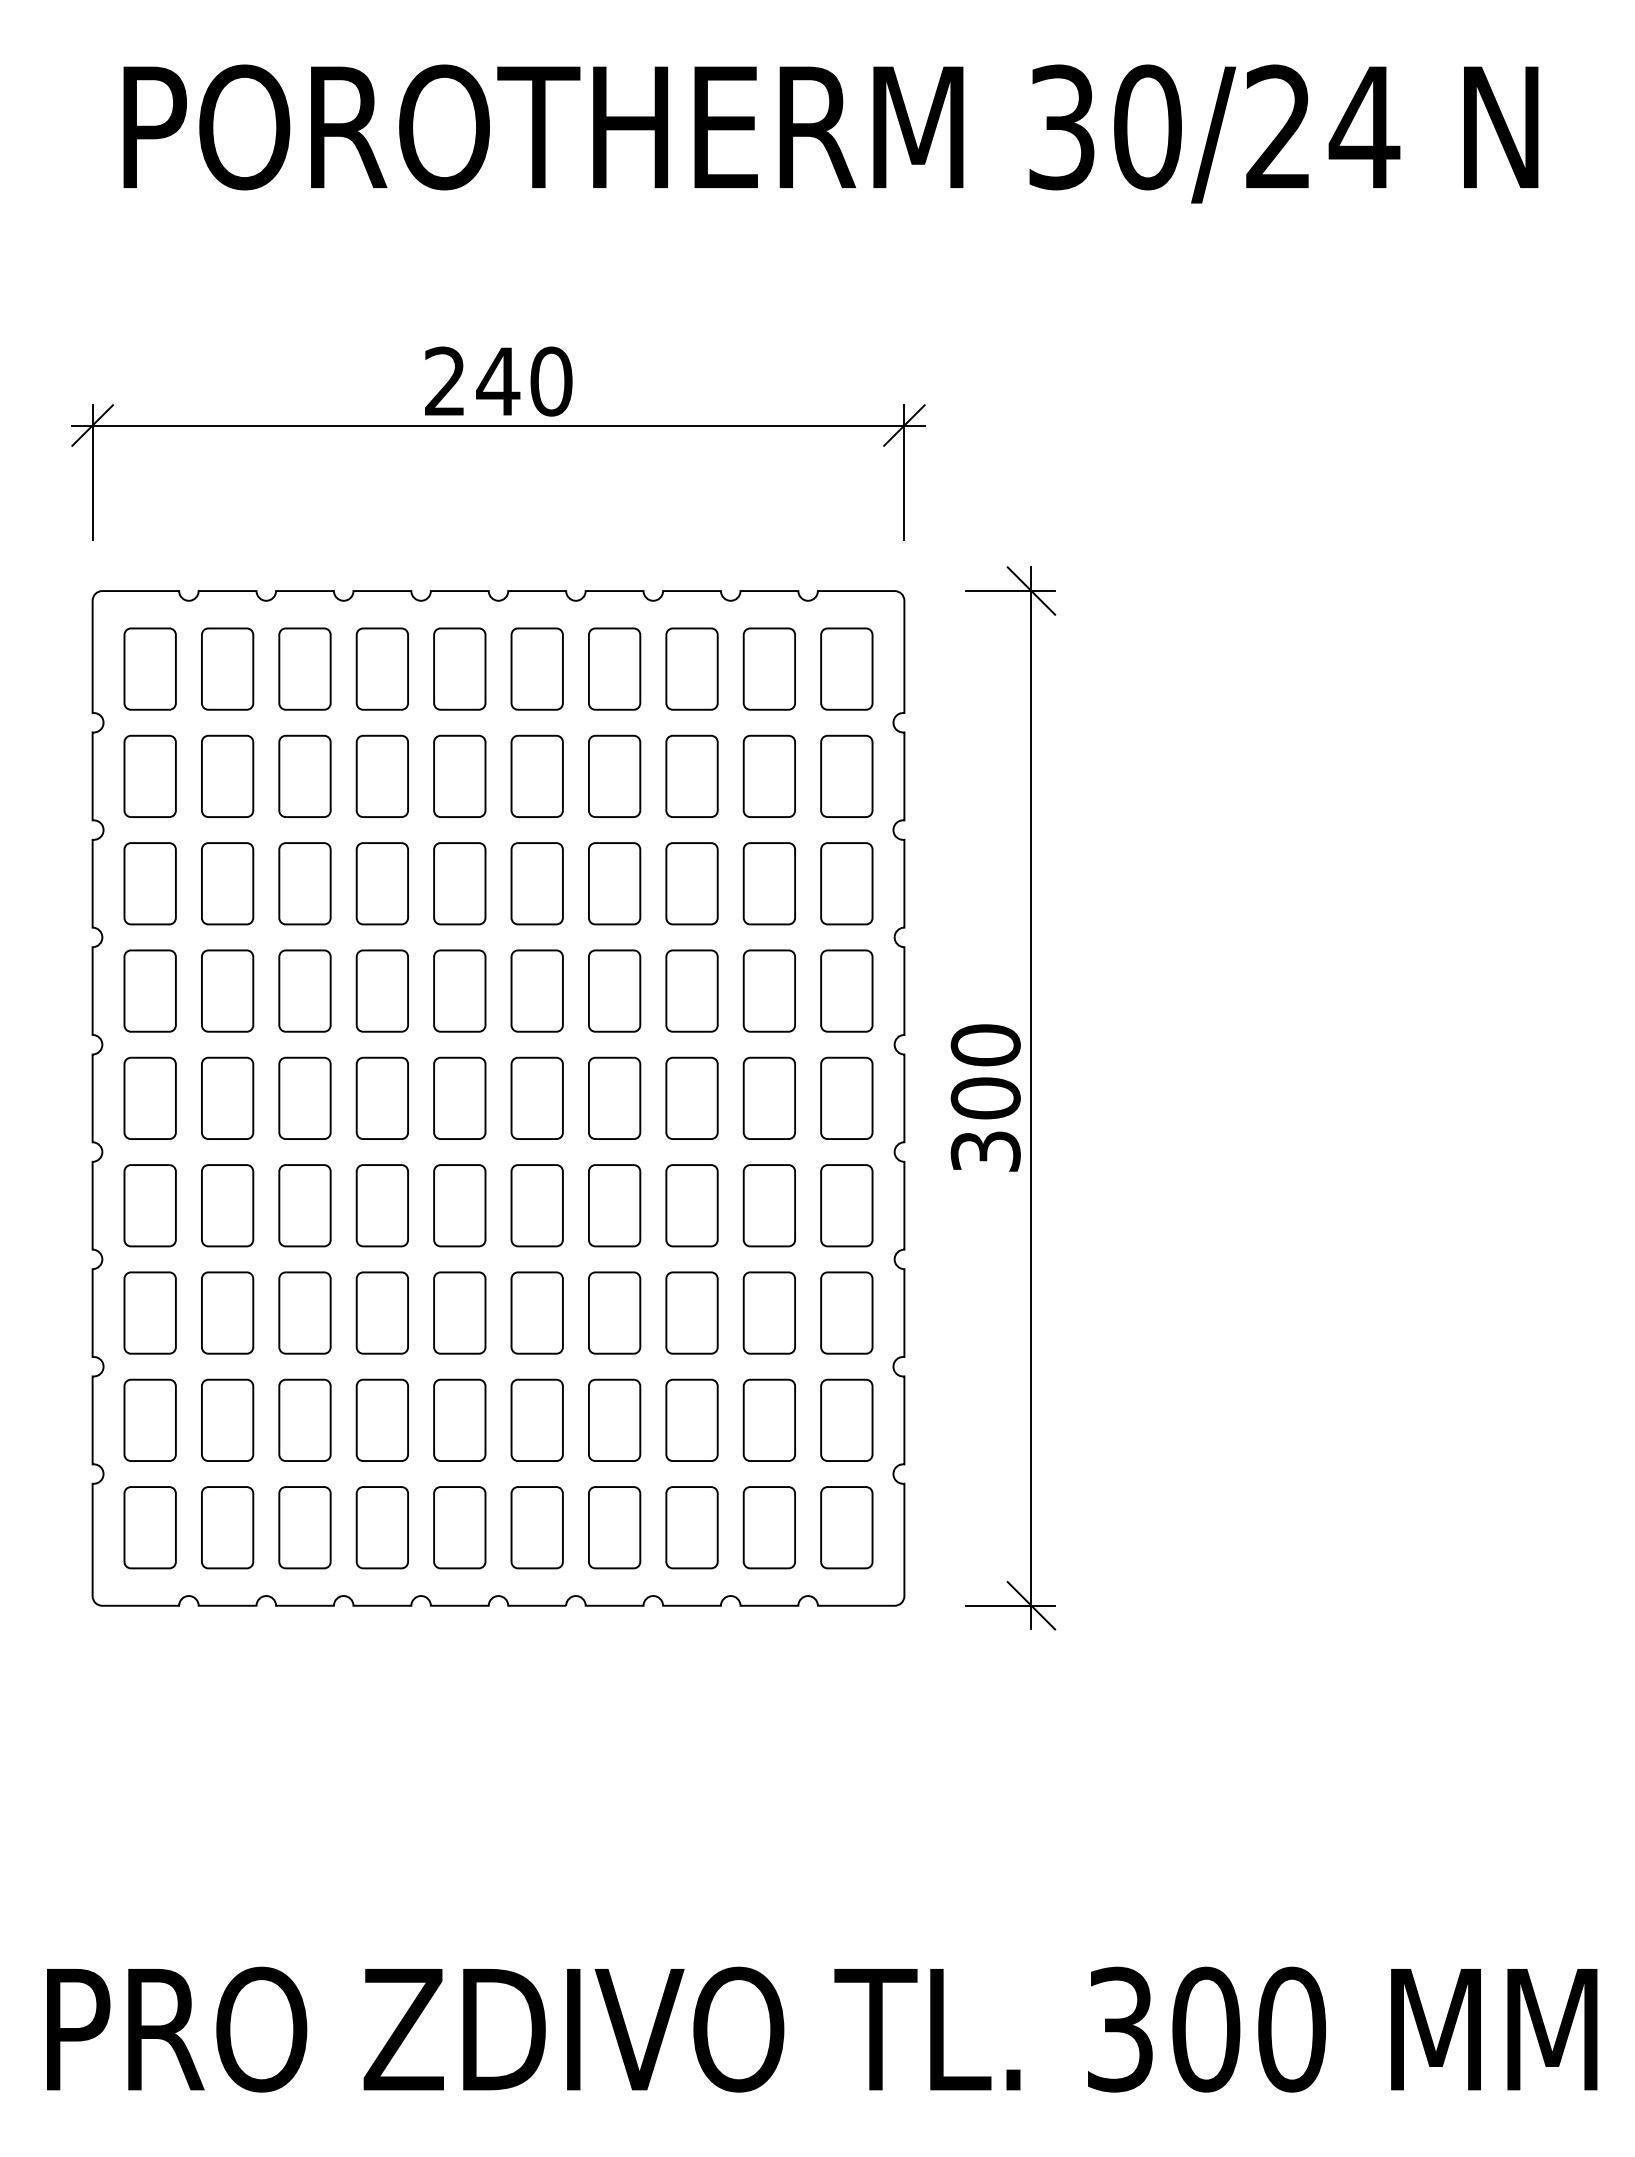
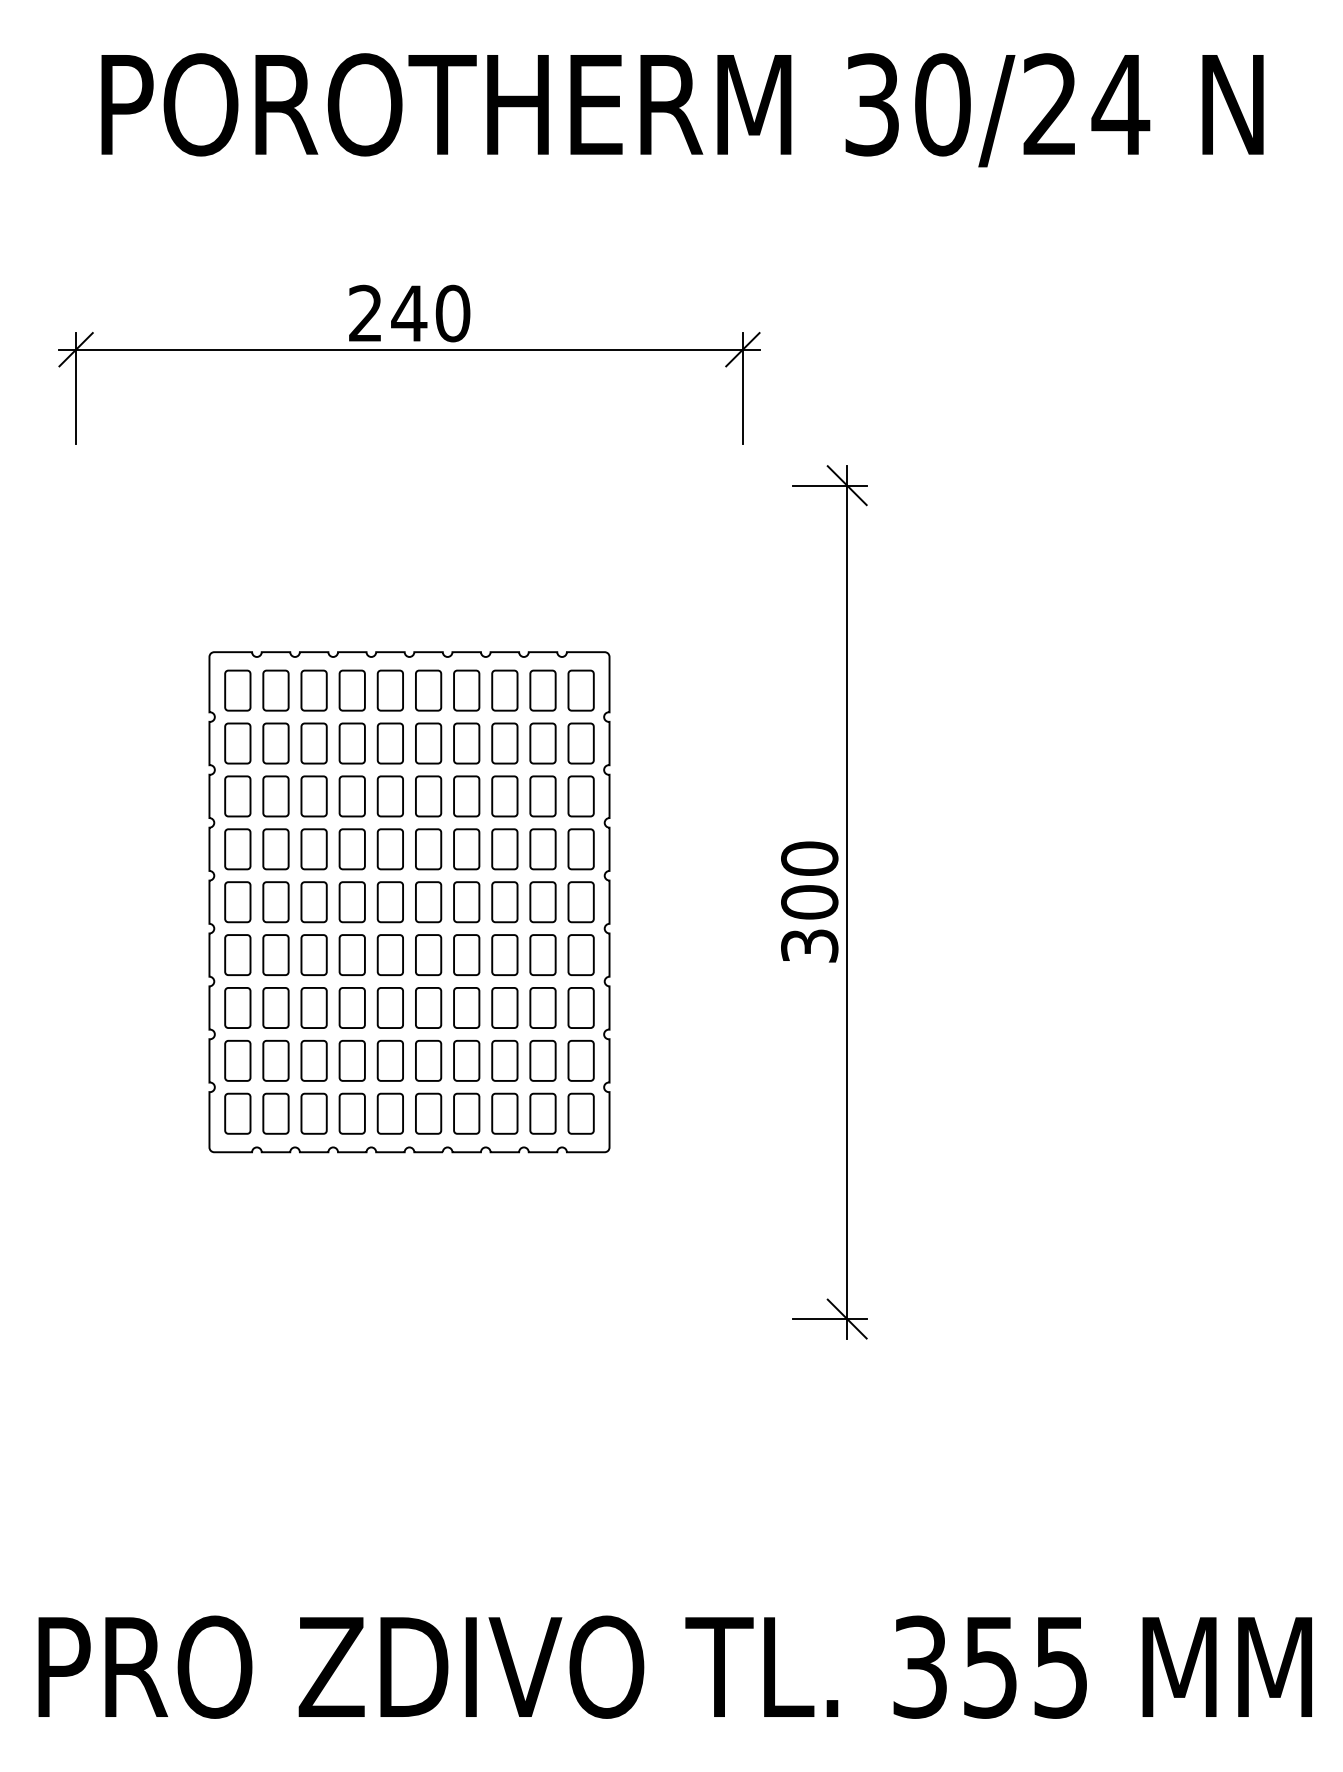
part: (498, 1097) -> (409, 901), size x0.6
text: (1249, 2028) -> (1026, 1666), 300 -> 355

